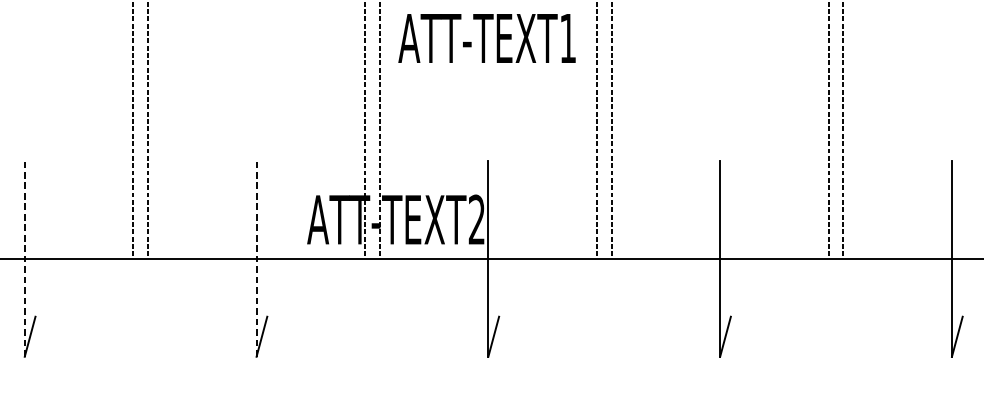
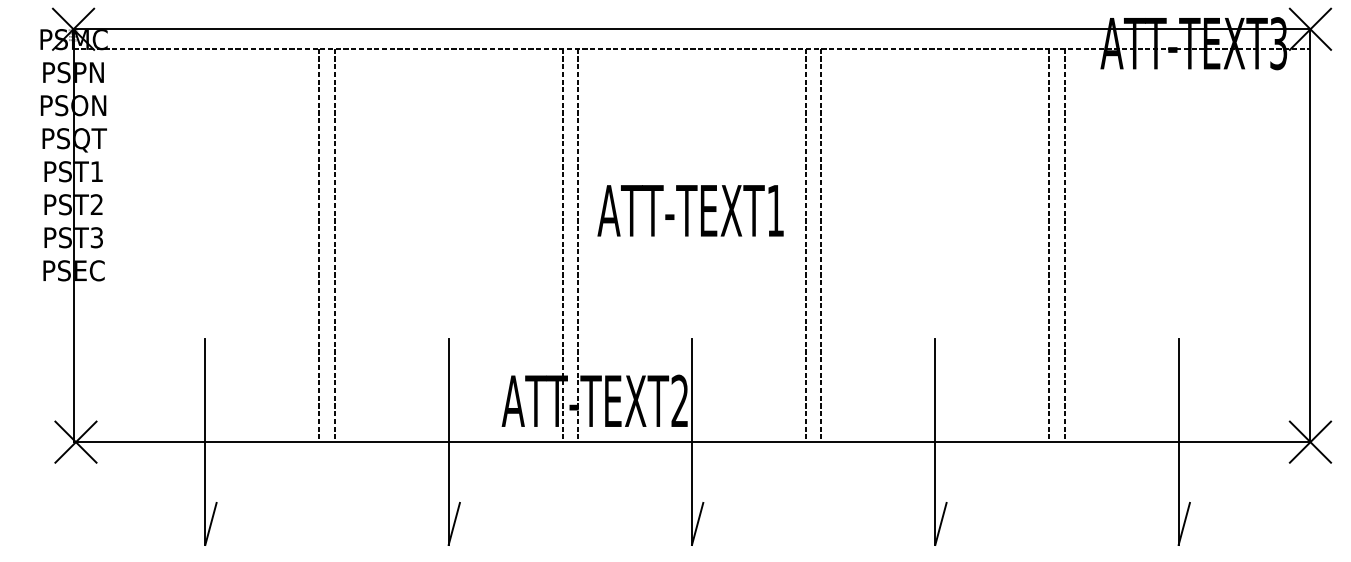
line: (24, 259) -> (205, 442), dashed -> solid
line: (256, 259) -> (448, 442), dashed -> solid

